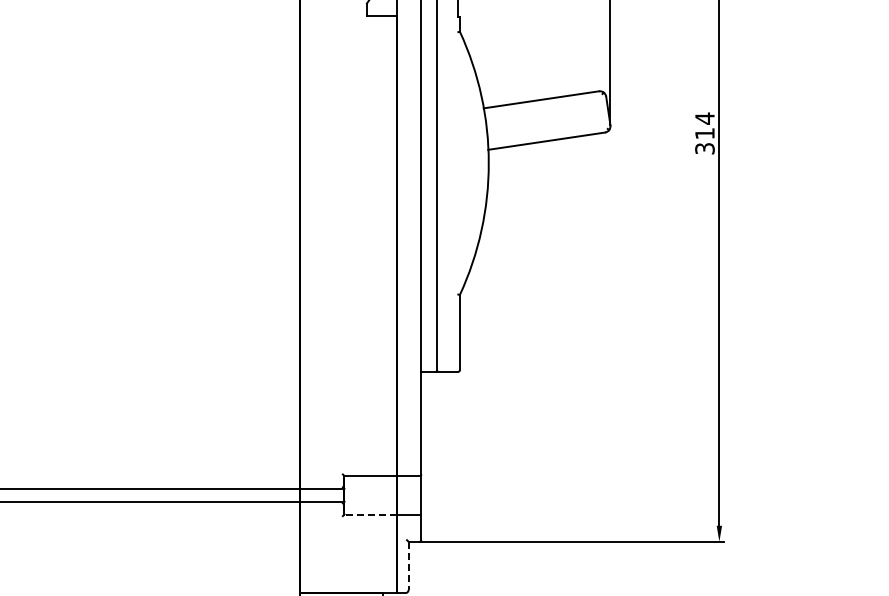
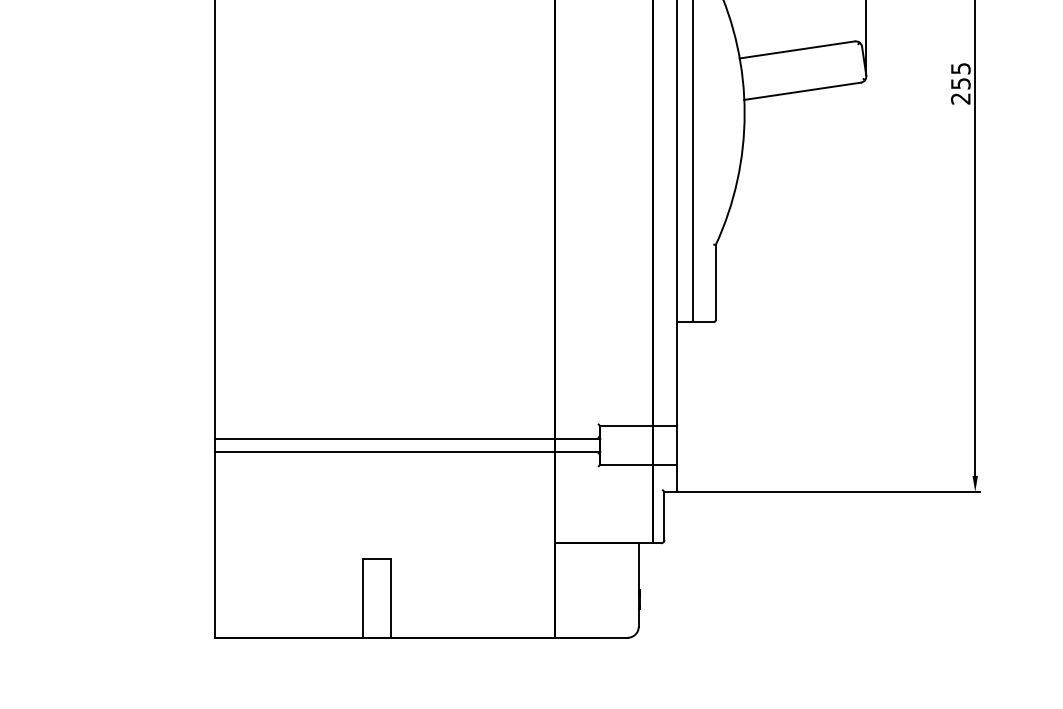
text: (704, 133) -> (960, 83), 314 -> 255
line: (370, 514) -> (626, 464), dashed -> solid
line: (408, 566) -> (664, 516), dashed -> solid

